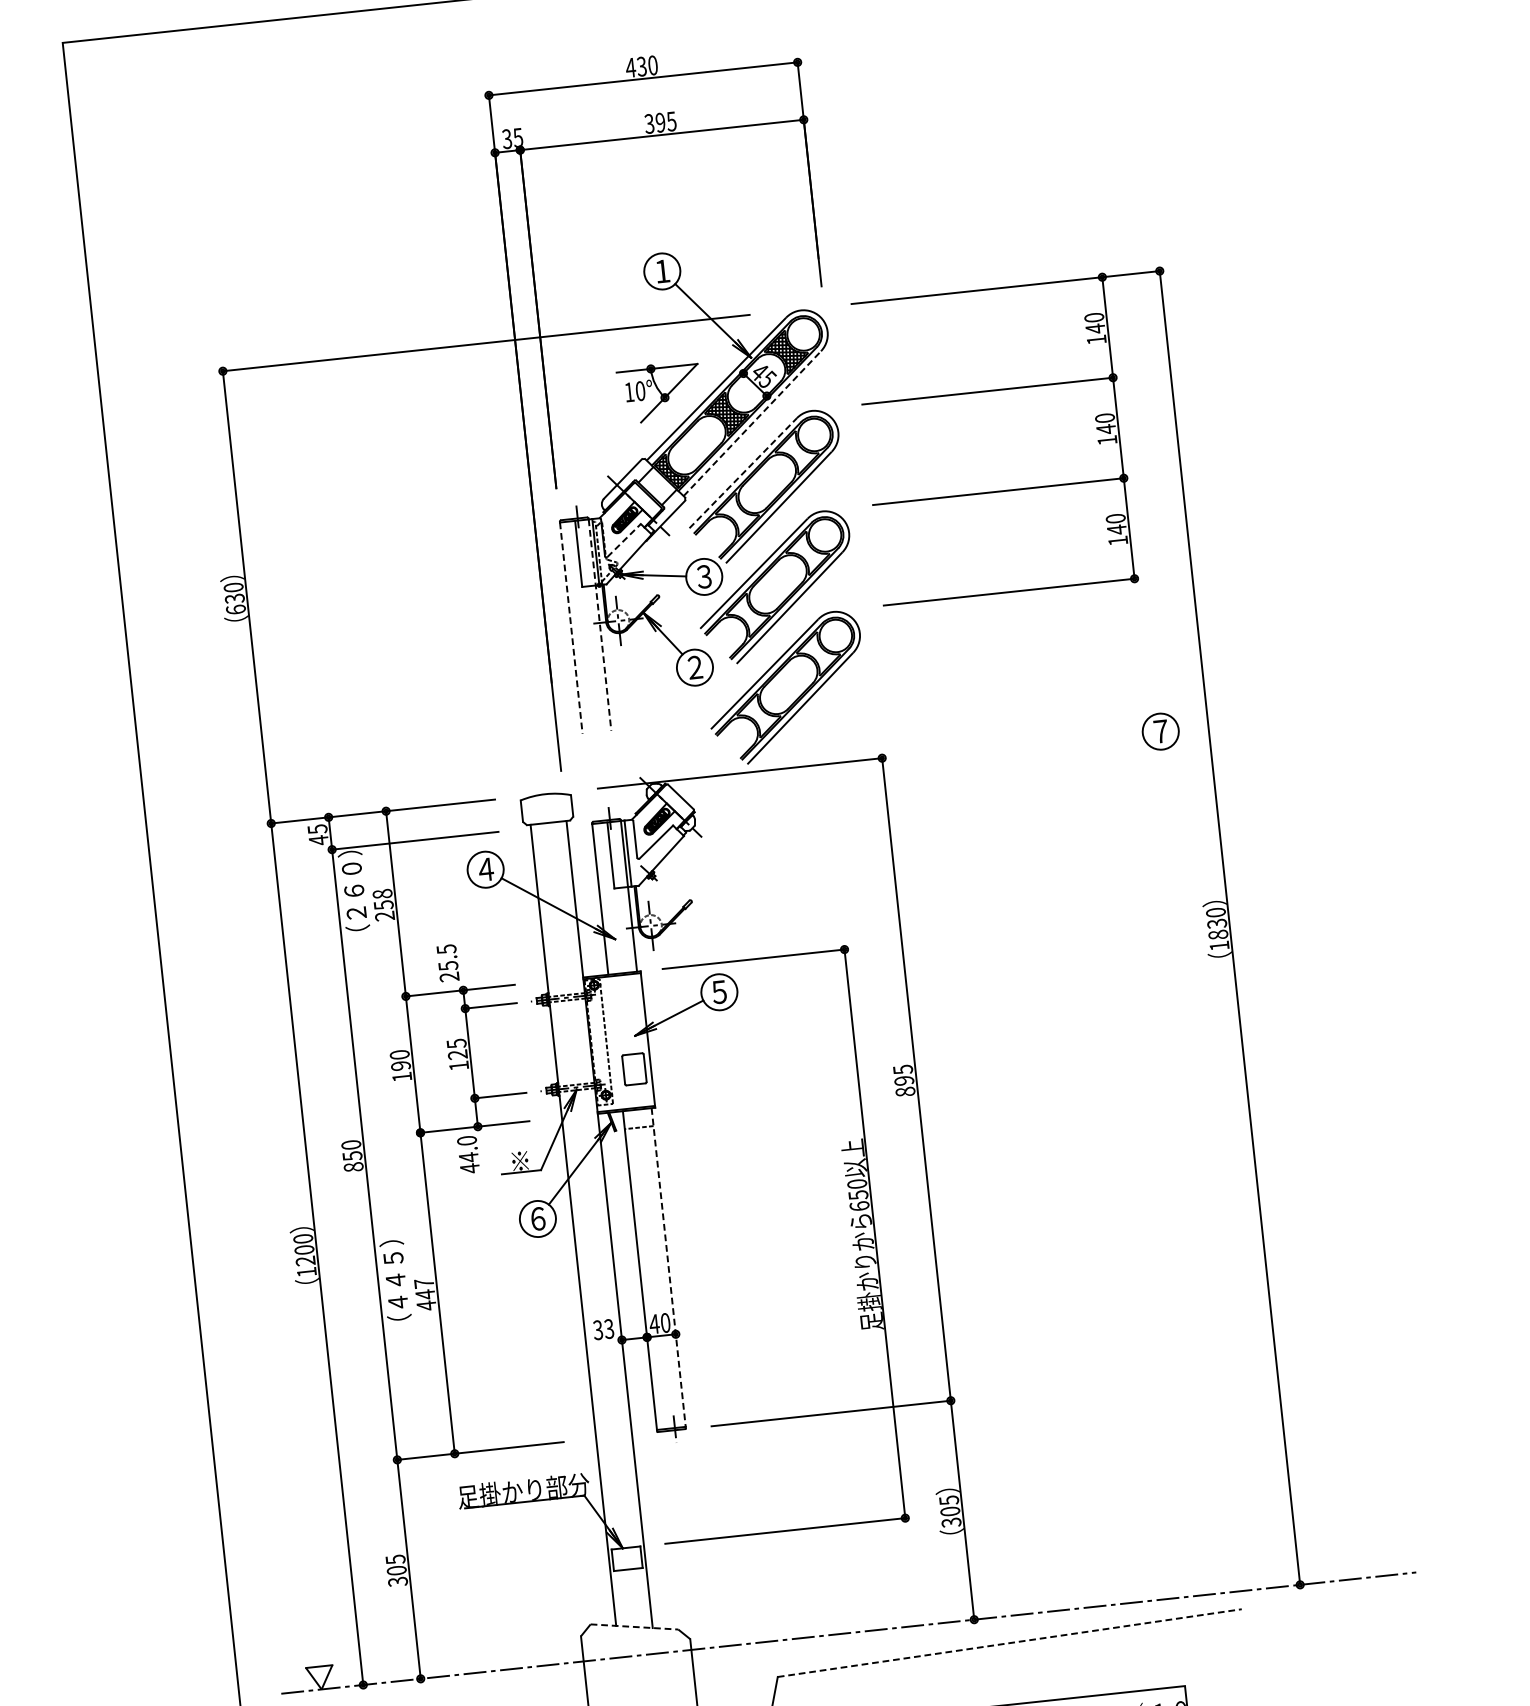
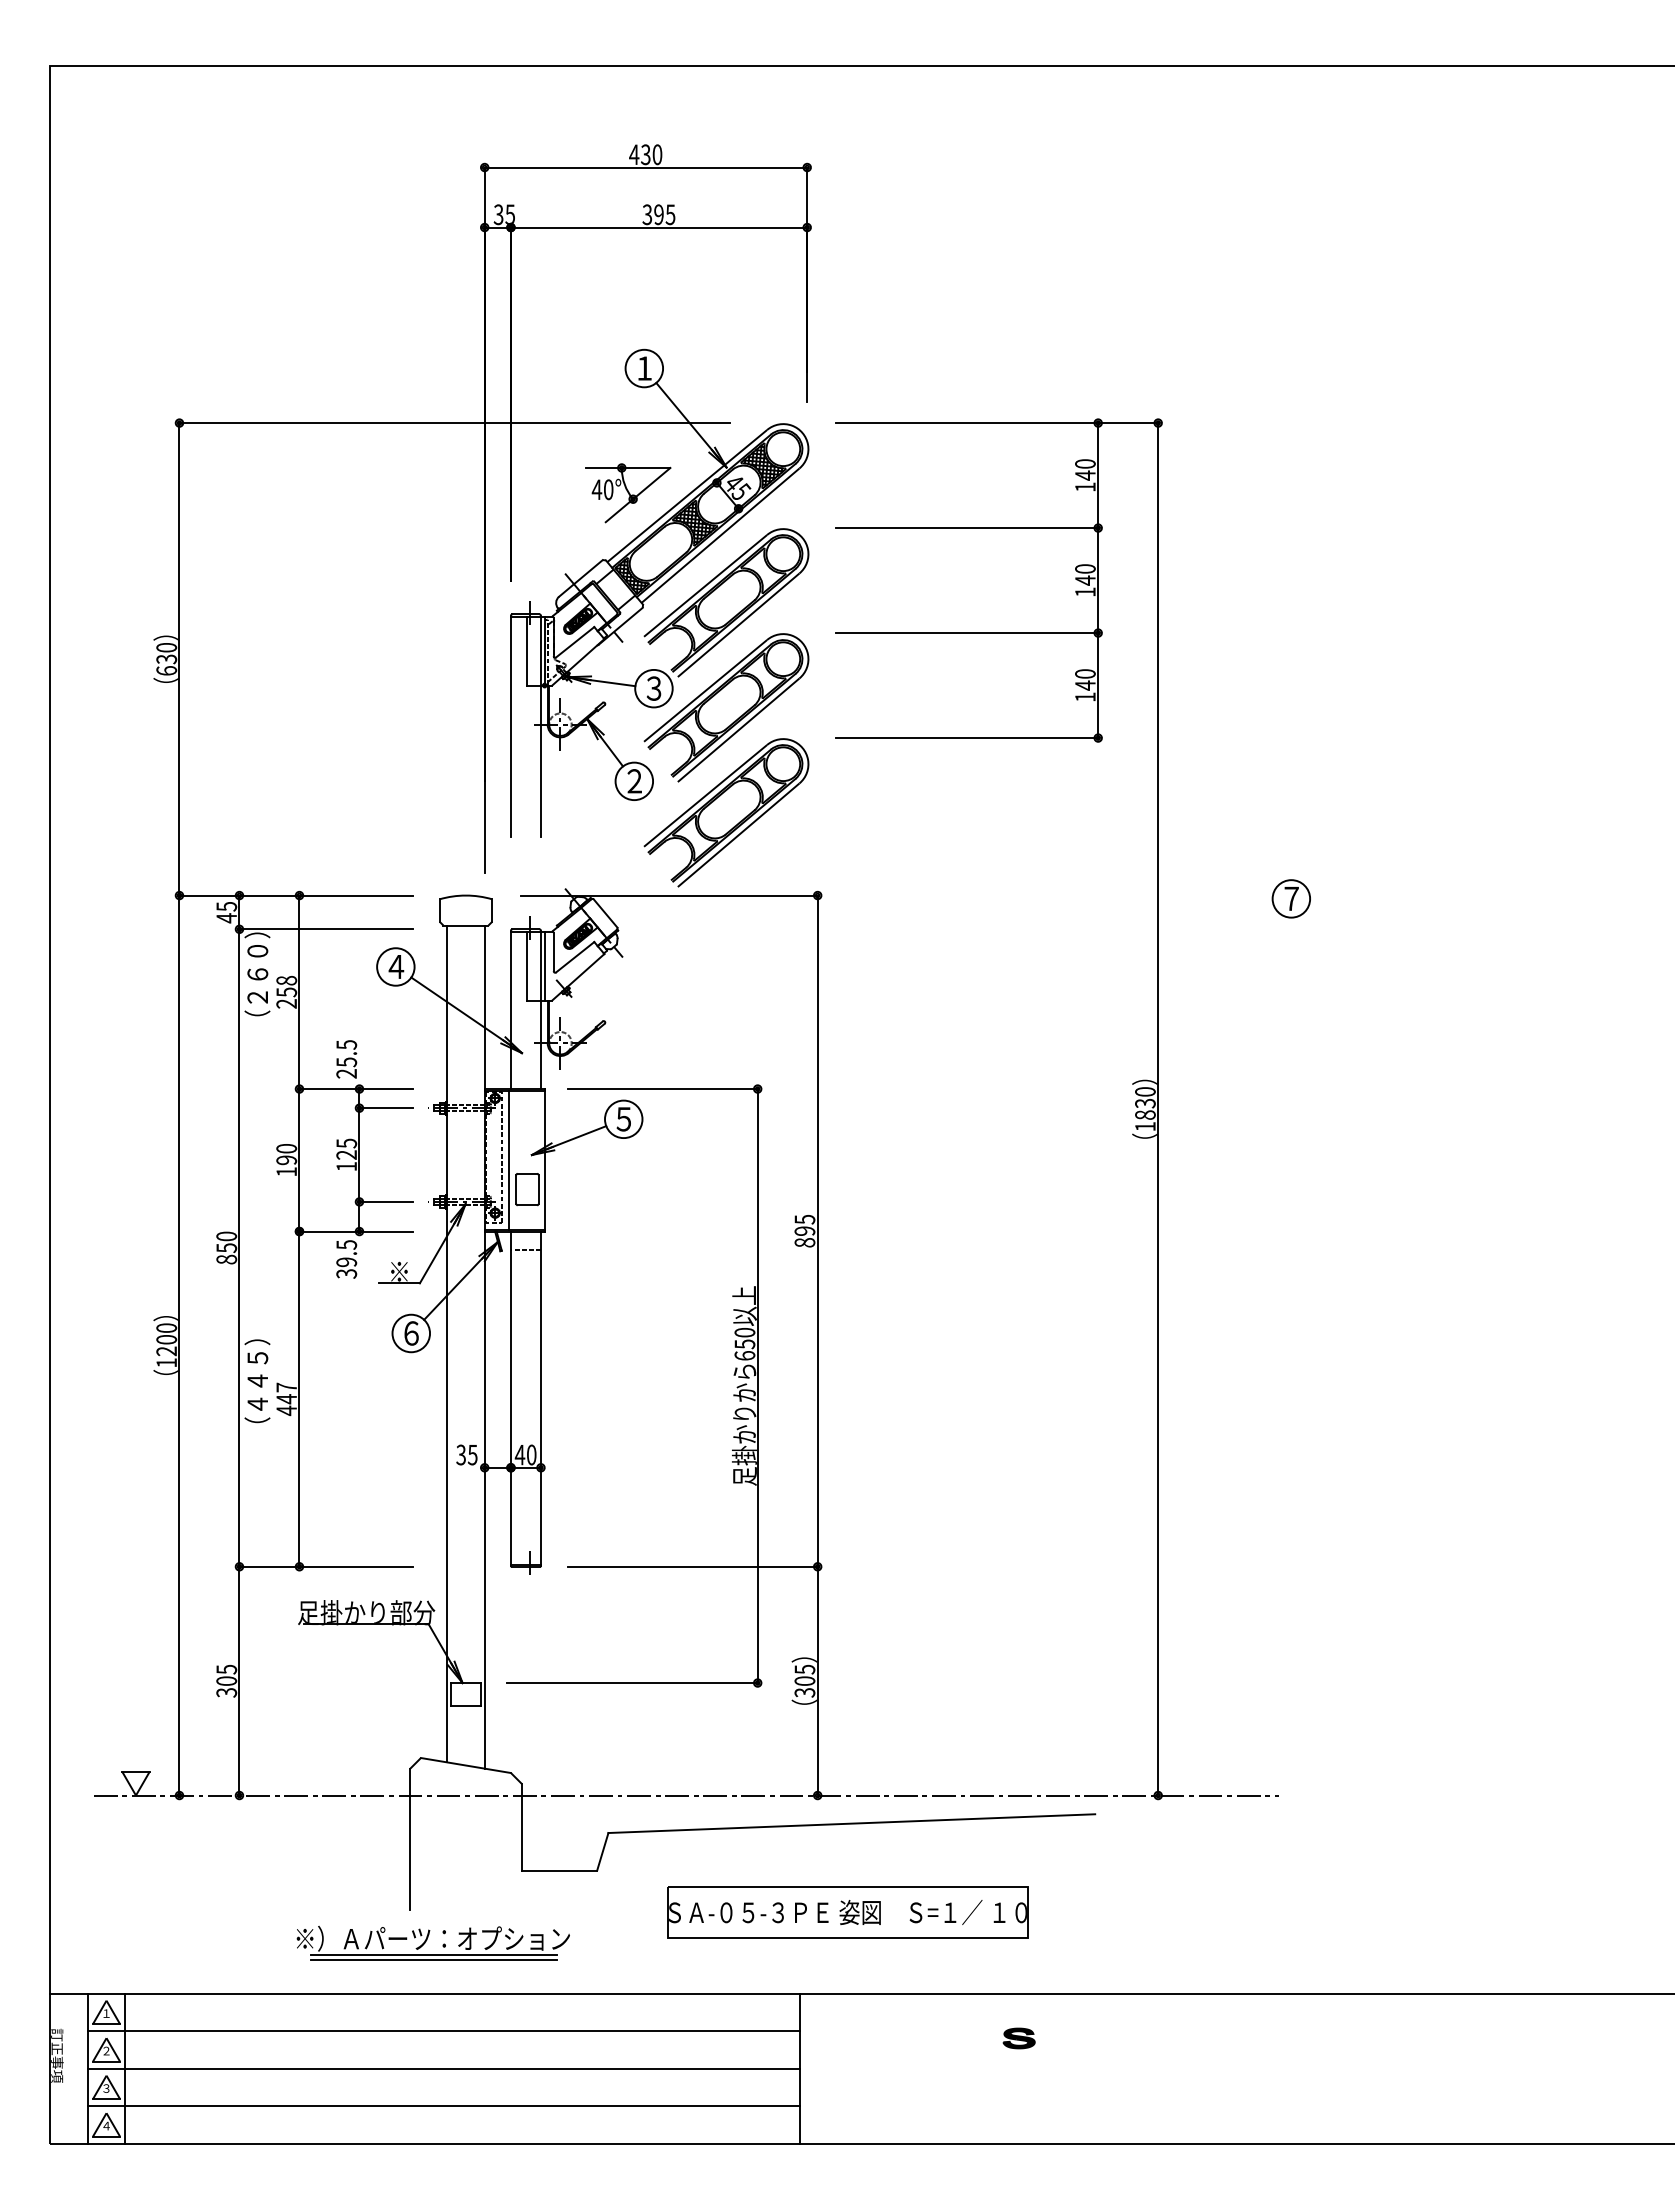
text: (628, 392) -> (596, 489), 10° -> 40°
line: (752, 423) -> (720, 535), dashed -> solid
line: (743, 472) -> (705, 585), dashed -> solid
line: (624, 539) -> (575, 641), dashed -> solid
line: (599, 625) -> (540, 727), dashed -> solid
line: (570, 628) -> (510, 727), dashed -> solid
part: (1159, 731) -> (1290, 898), moved
line: (614, 1042) -> (509, 1159), added
text: (468, 1154) -> (346, 1259), 44.0 -> 39.5
line: (668, 1268) -> (540, 1398), dashed -> solid
text: (608, 1328) -> (472, 1454), 33 -> 35
line: (634, 1626) -> (465, 1765), dashed -> solid
line: (1009, 1643) -> (851, 1823), dashed -> solid

